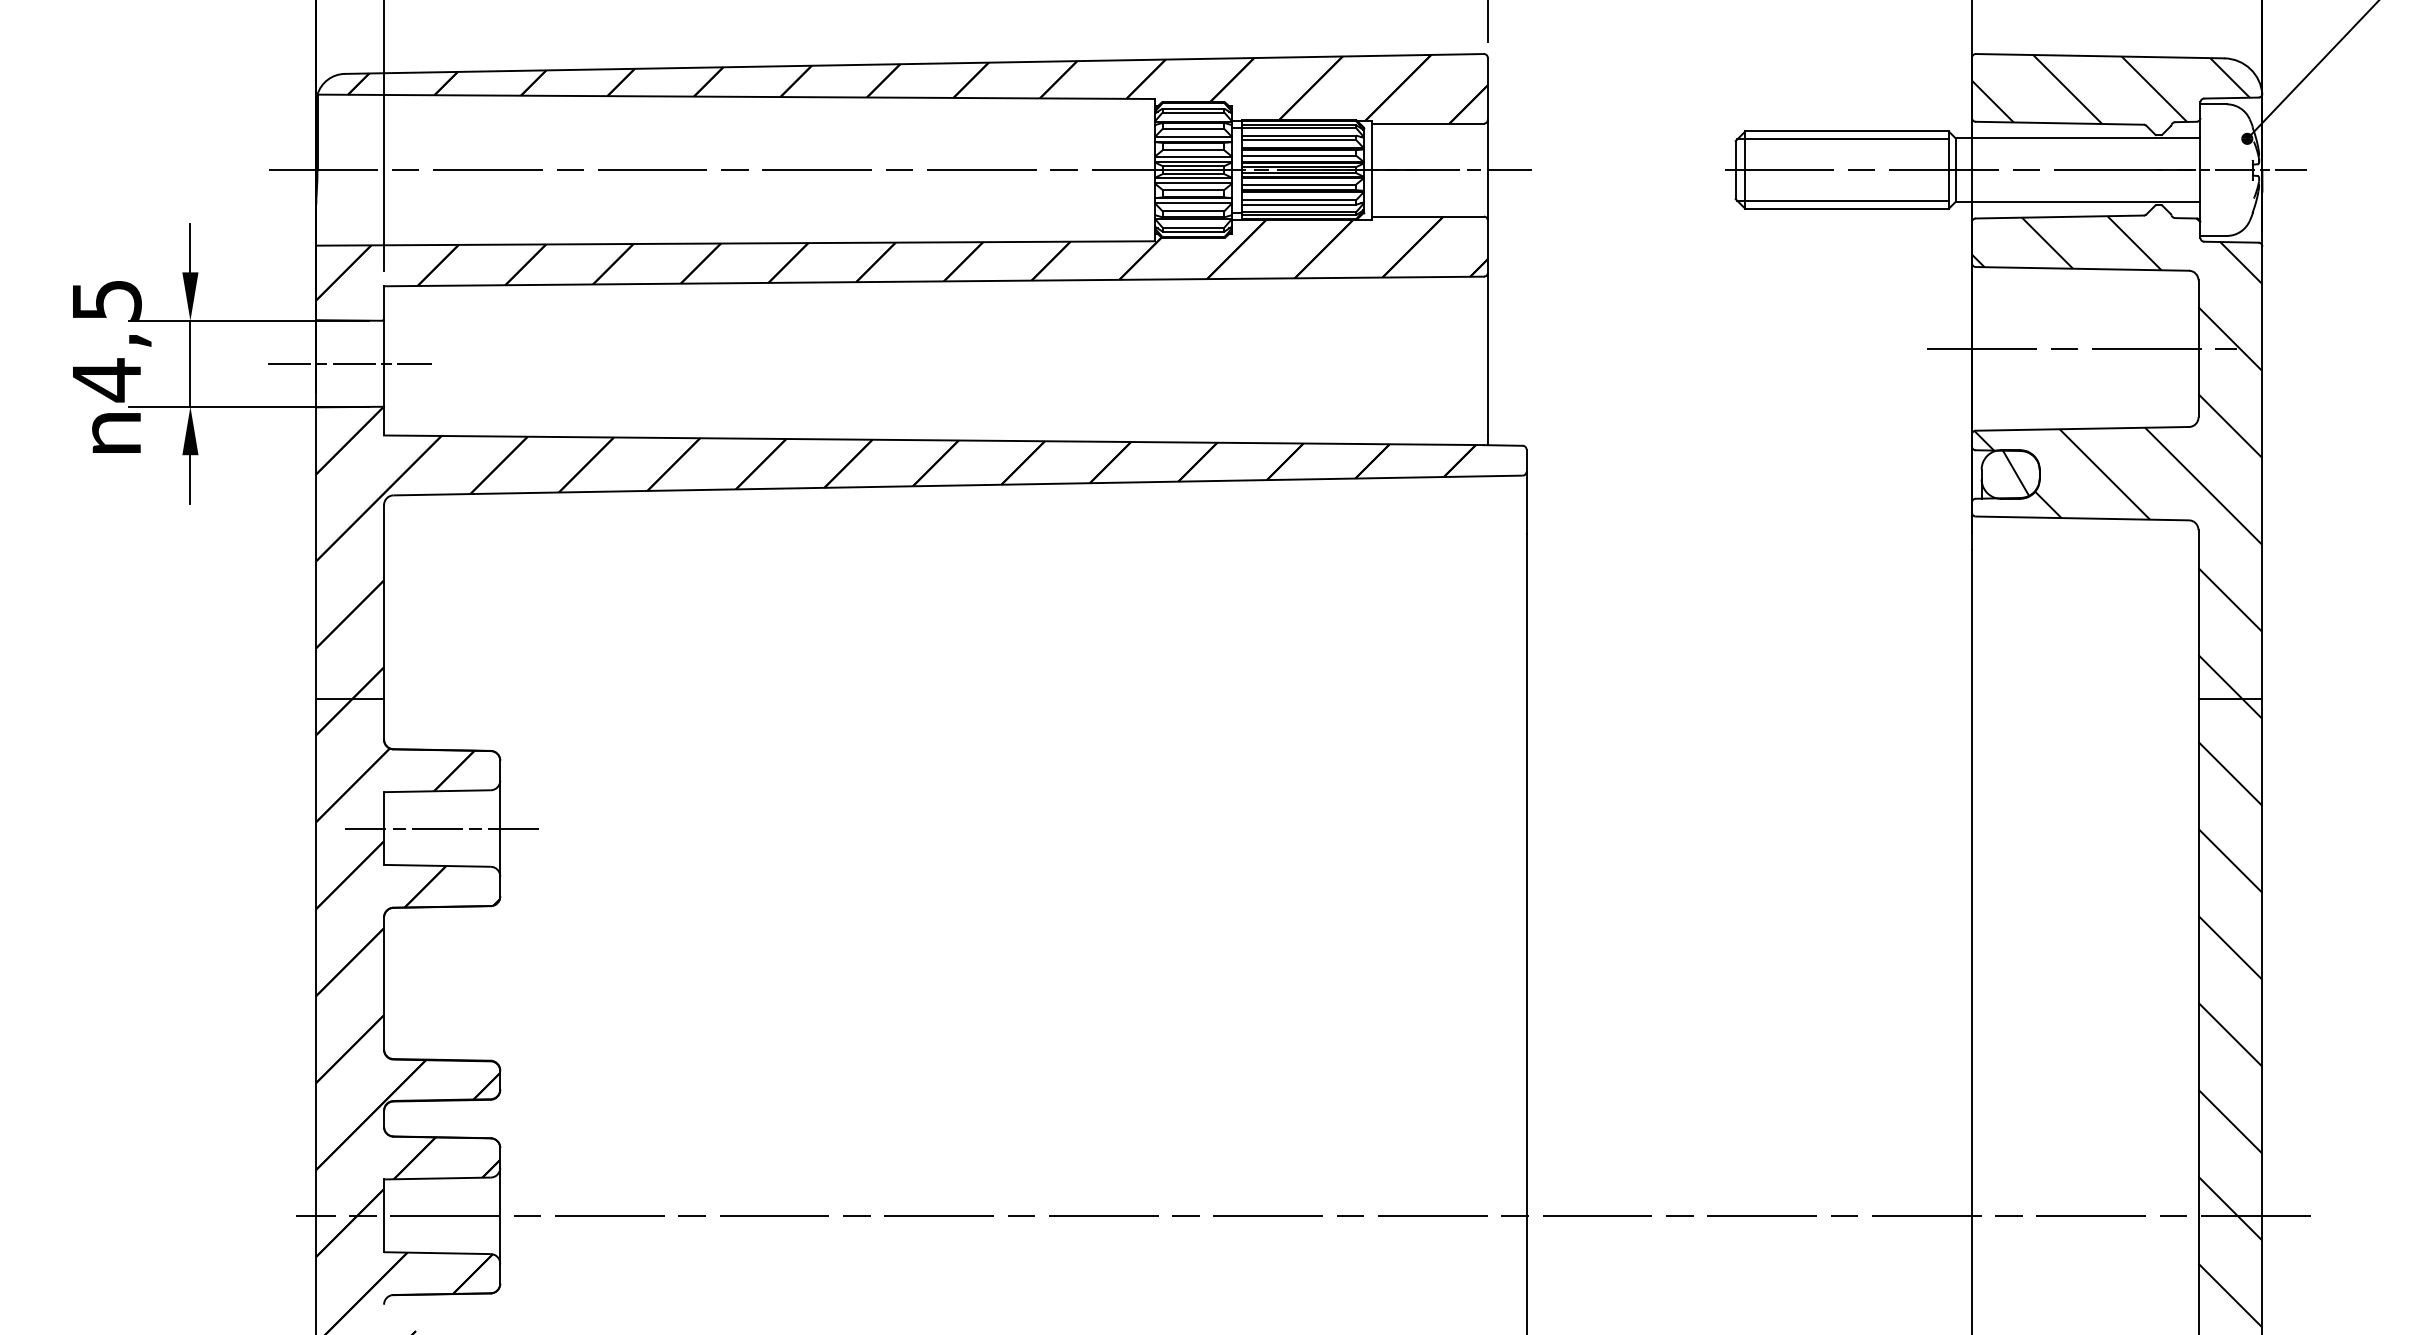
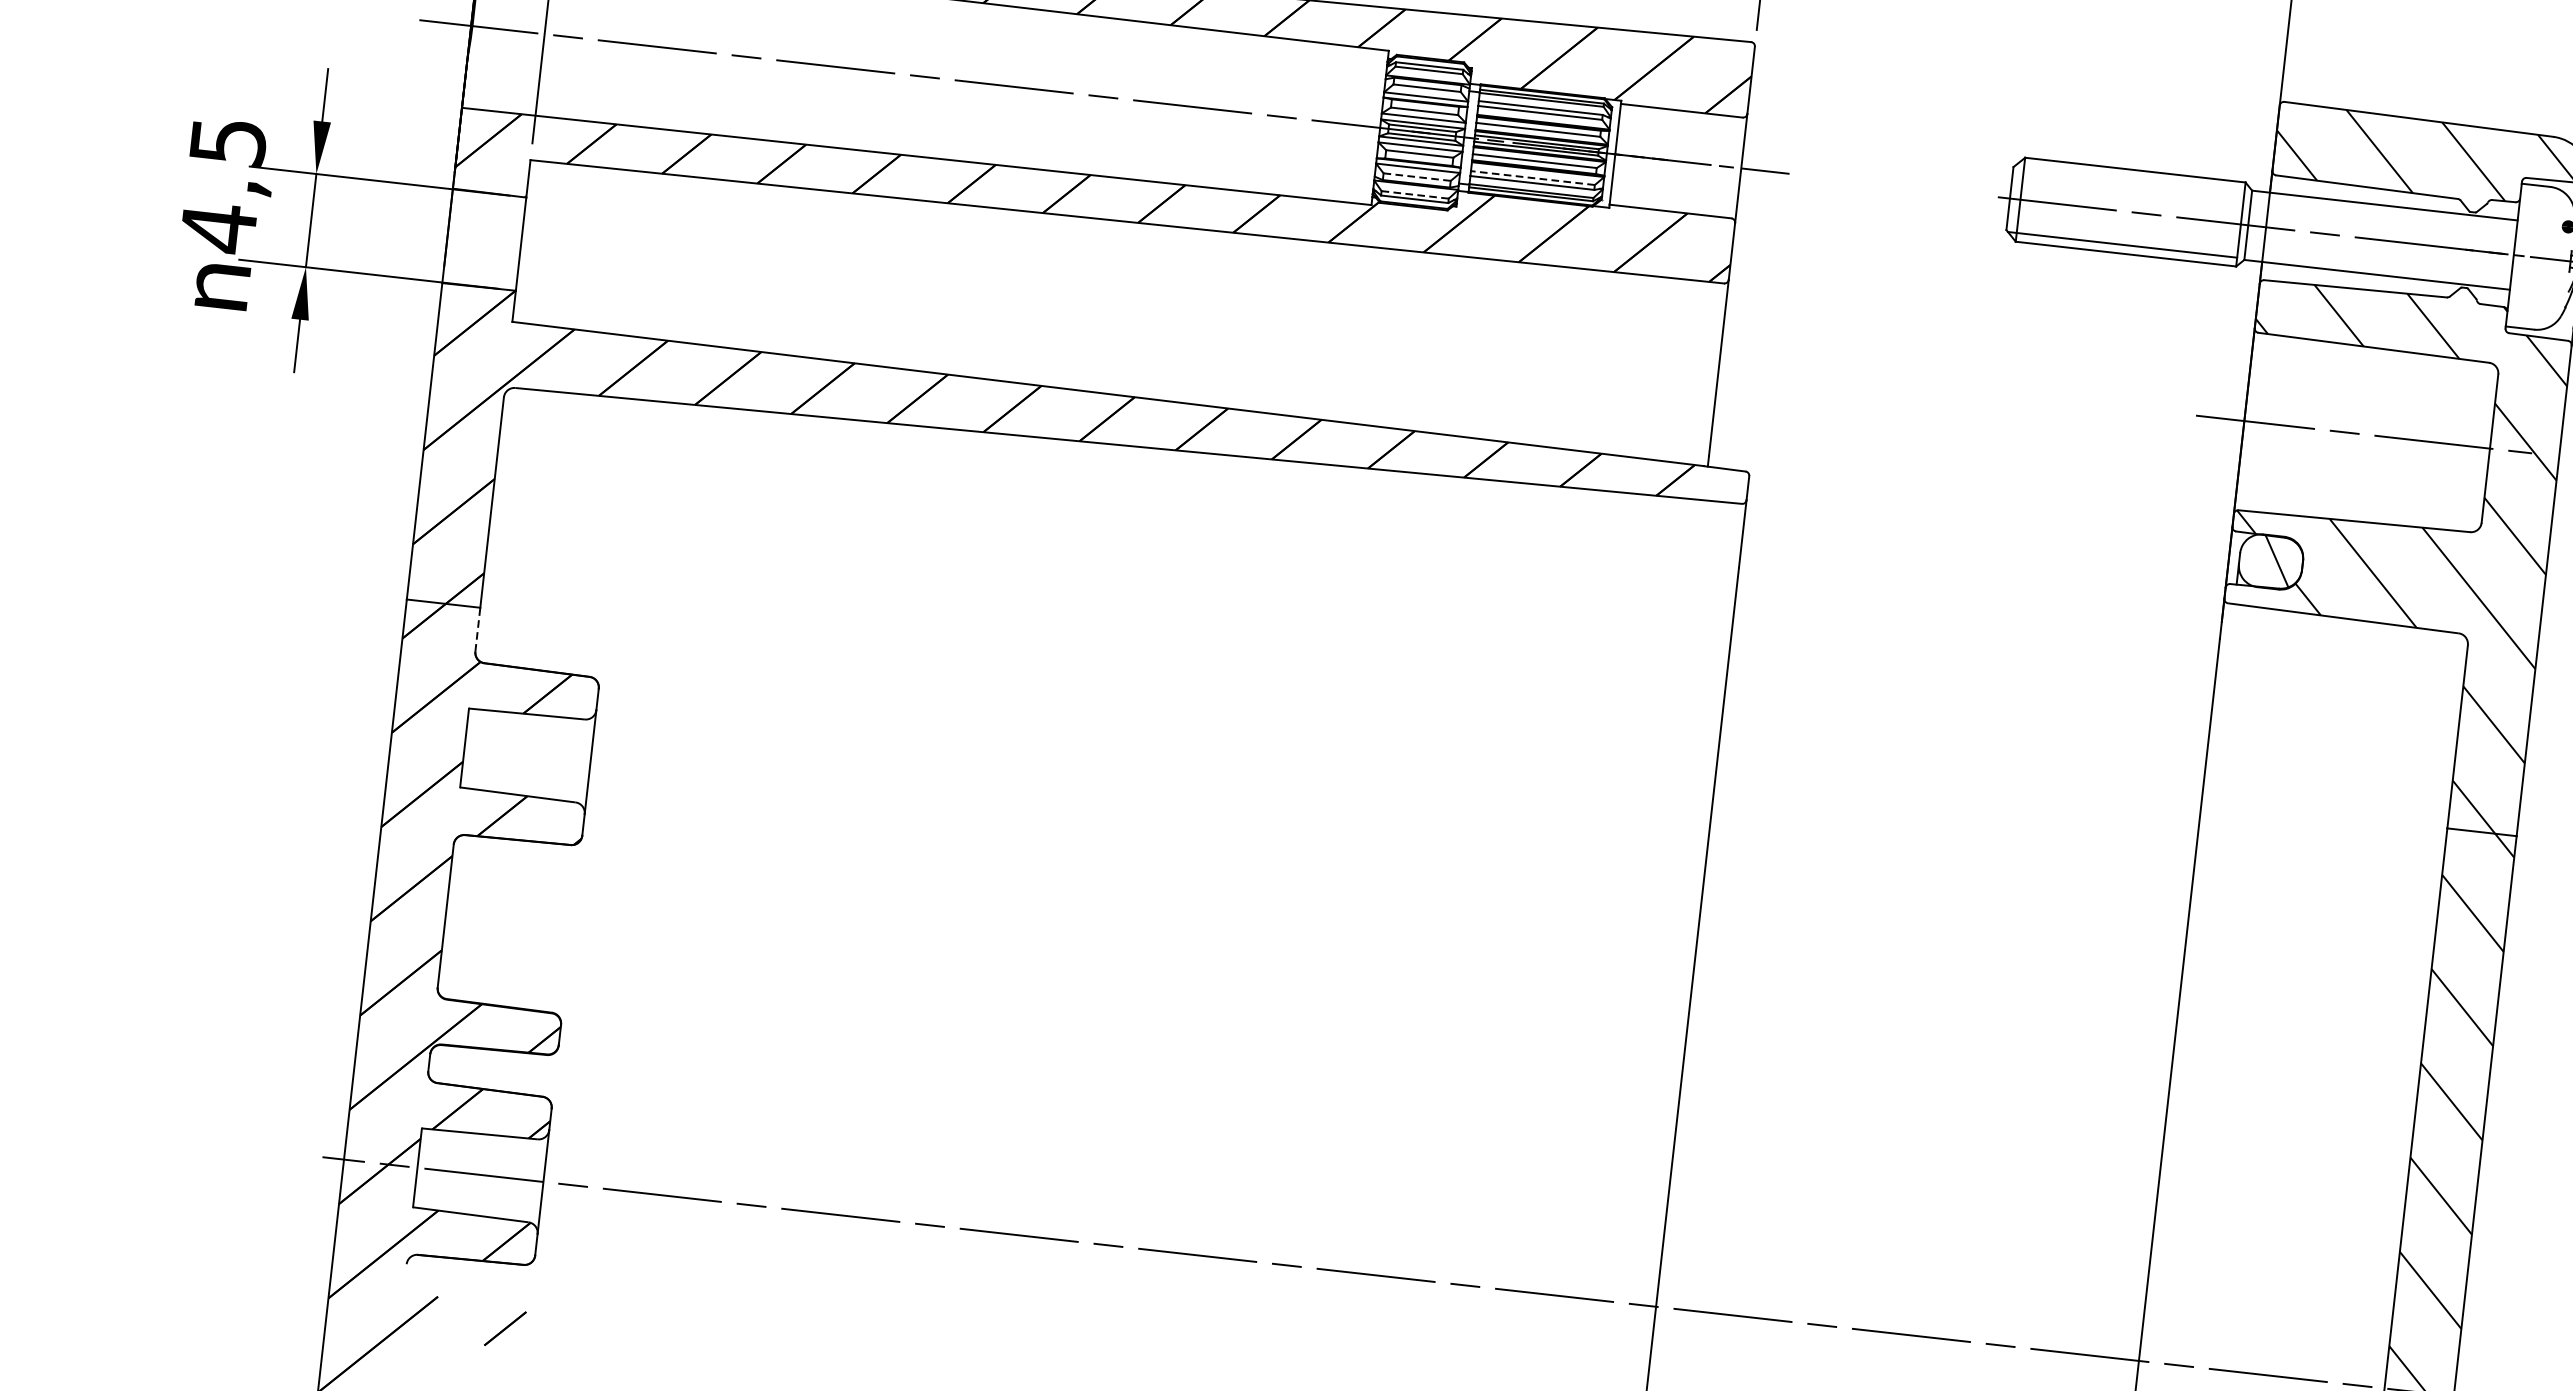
line: (1842, 139) -> (2129, 178), removed
line: (1298, 200) -> (1532, 178), solid -> dashed
line: (1193, 211) -> (1417, 177), solid -> dashed
line: (1193, 227) -> (1415, 194), solid -> dashed
line: (349, 363) -> (483, 239), removed
line: (384, 718) -> (478, 628), solid -> dashed
line: (442, 828) -> (527, 755), removed

